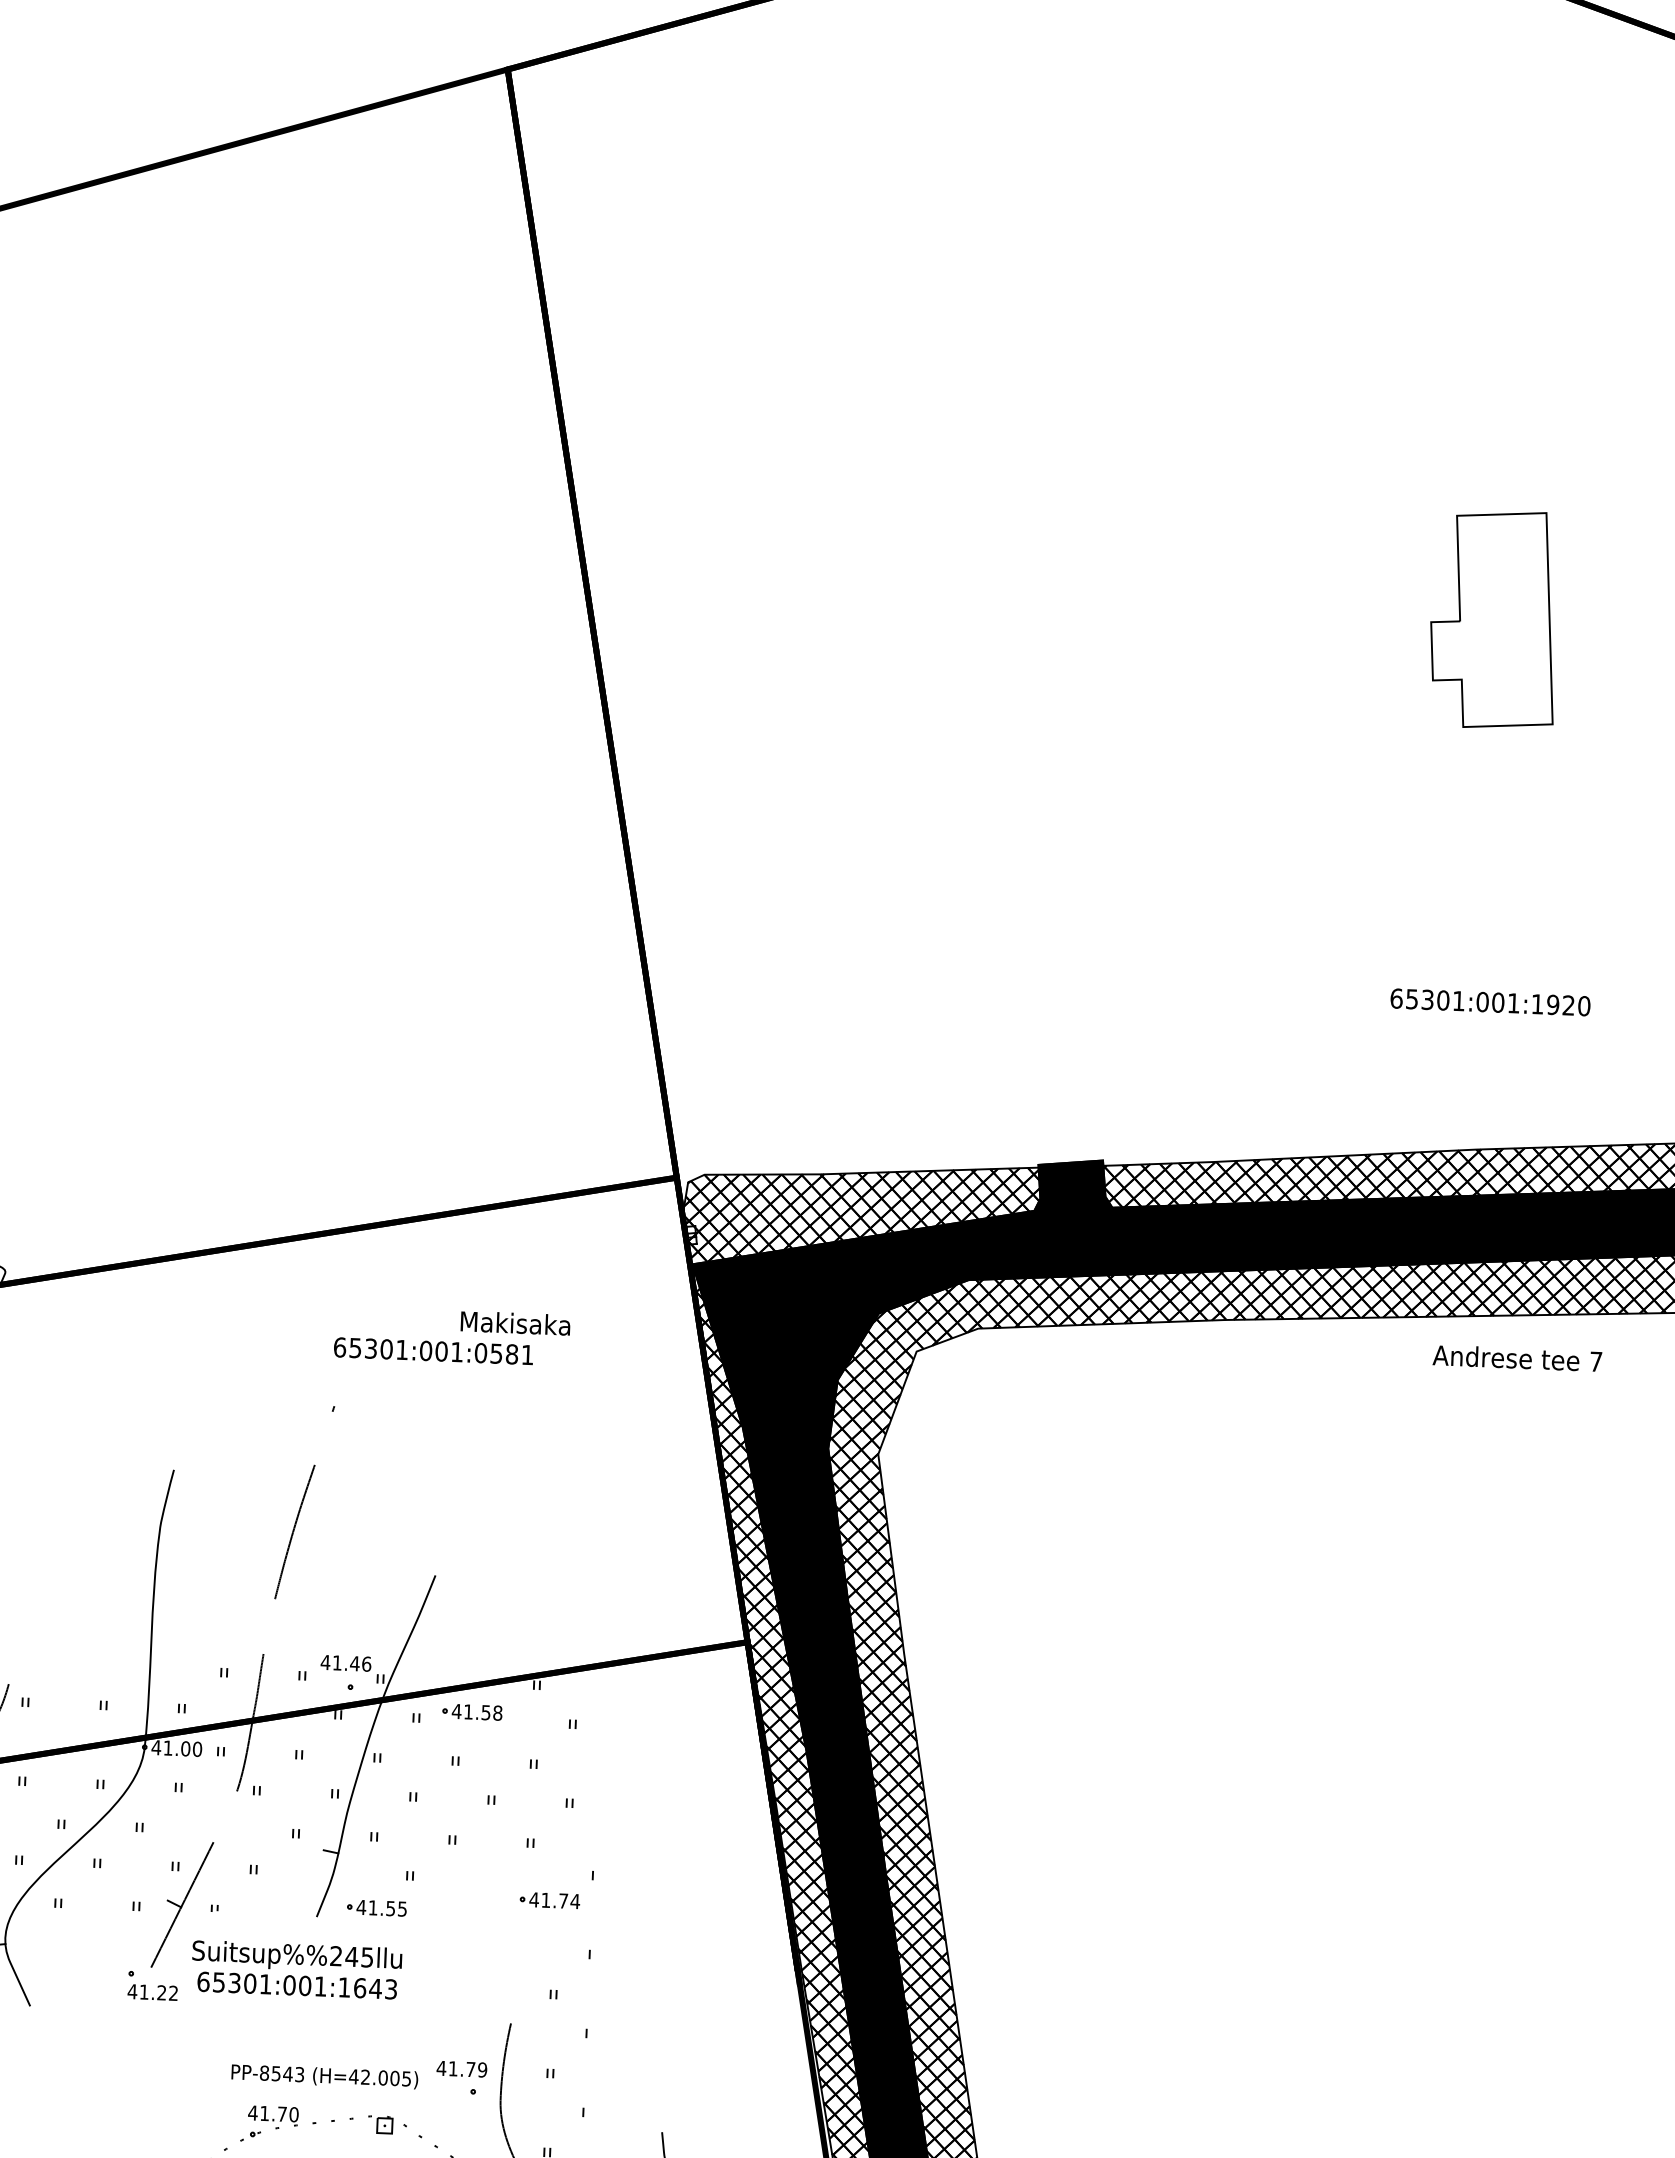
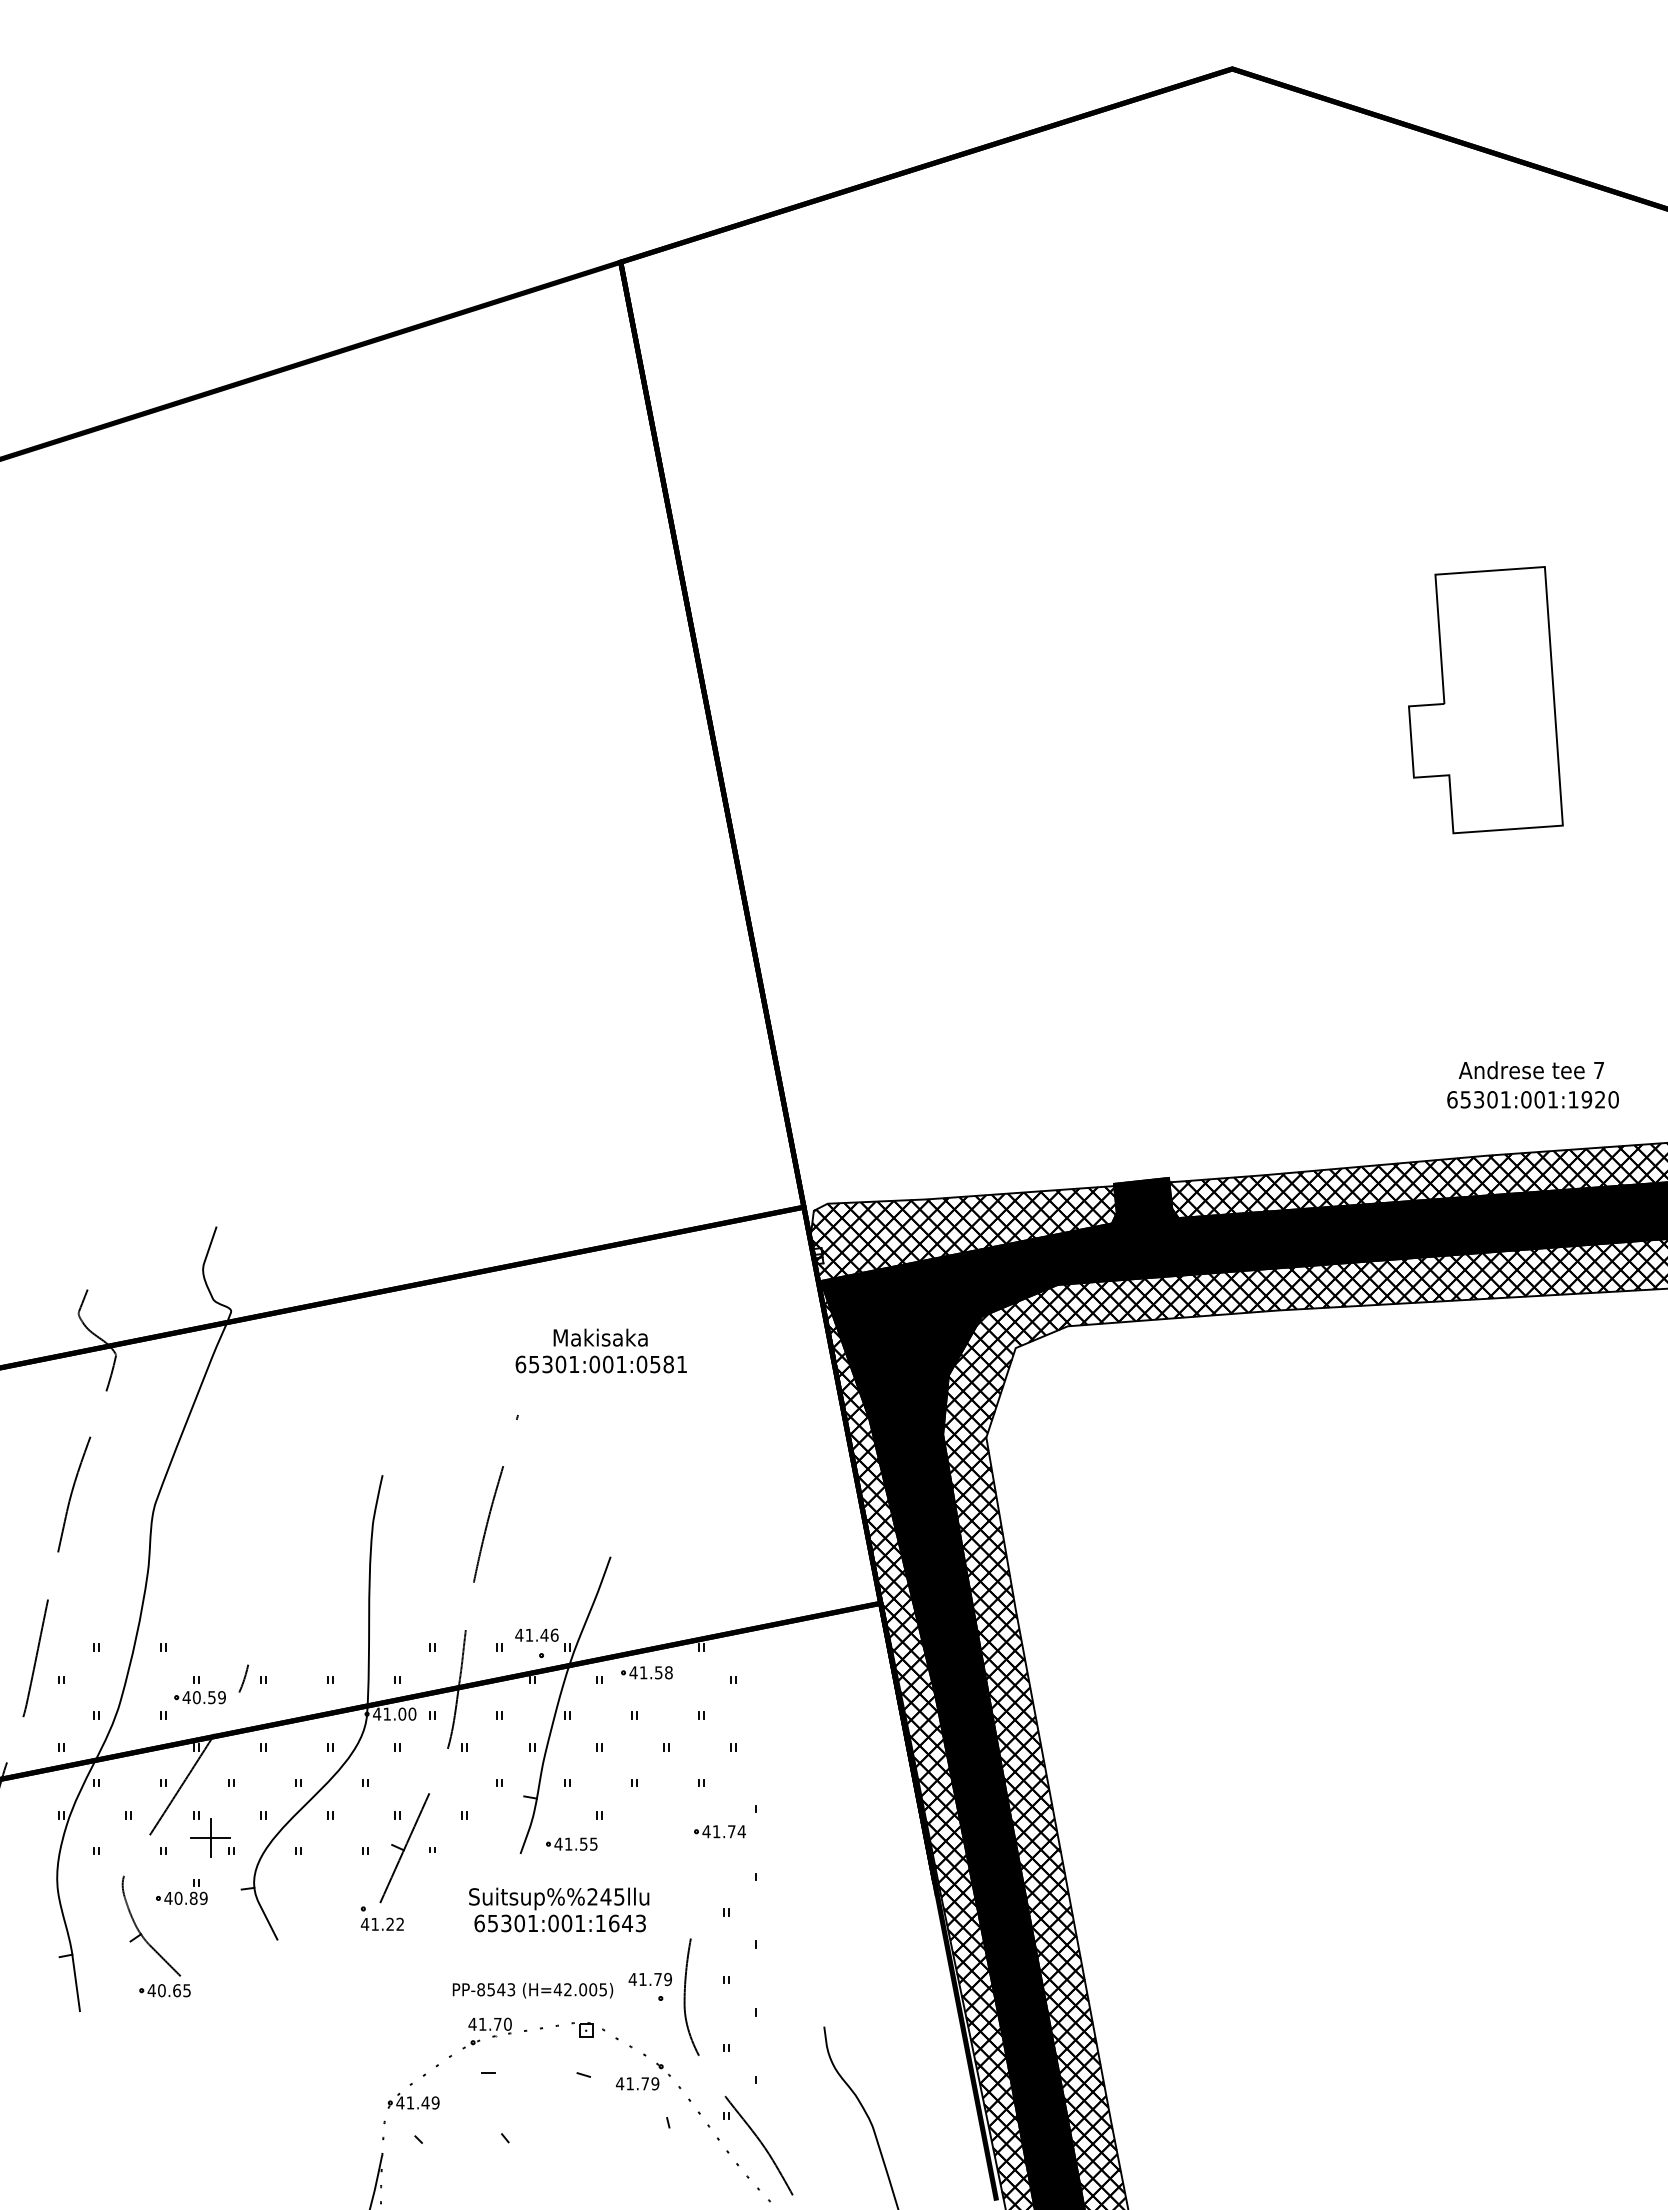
part: (1493, 619) -> (1485, 700), size x1.43
text: (1489, 1002) -> (1532, 1099), moved
text: (515, 1323) -> (600, 1337), moved
text: (1516, 1358) -> (1530, 1070), moved
text: (297, 1969) -> (559, 1909), moved

